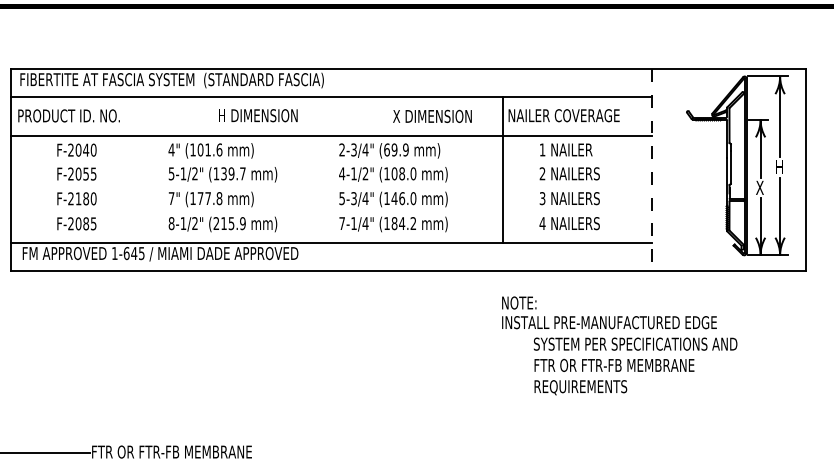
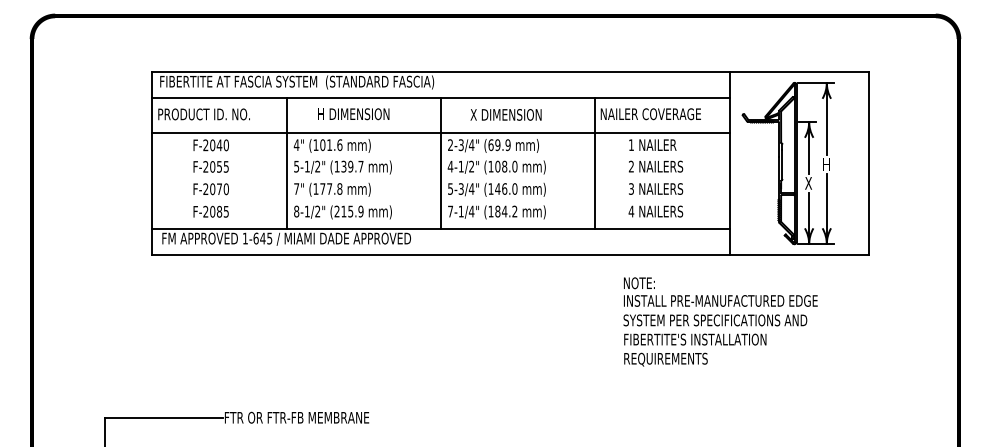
text: (257, 116) -> (353, 114), moved
text: (431, 116) -> (505, 114), moved
part: (736, 165) -> (787, 163), moved
line: (161, 170) -> (287, 163), added
line: (332, 170) -> (441, 163), added
line: (652, 170) -> (730, 163), dashed -> solid
text: (82, 199) -> (216, 189), F-2180 -> F-2070
text: (609, 312) -> (720, 291), moved
text: (616, 365) -> (698, 339), FTR OR FTR-FB MEMBRANE -> FIBERTITE'S INSTALLATION

